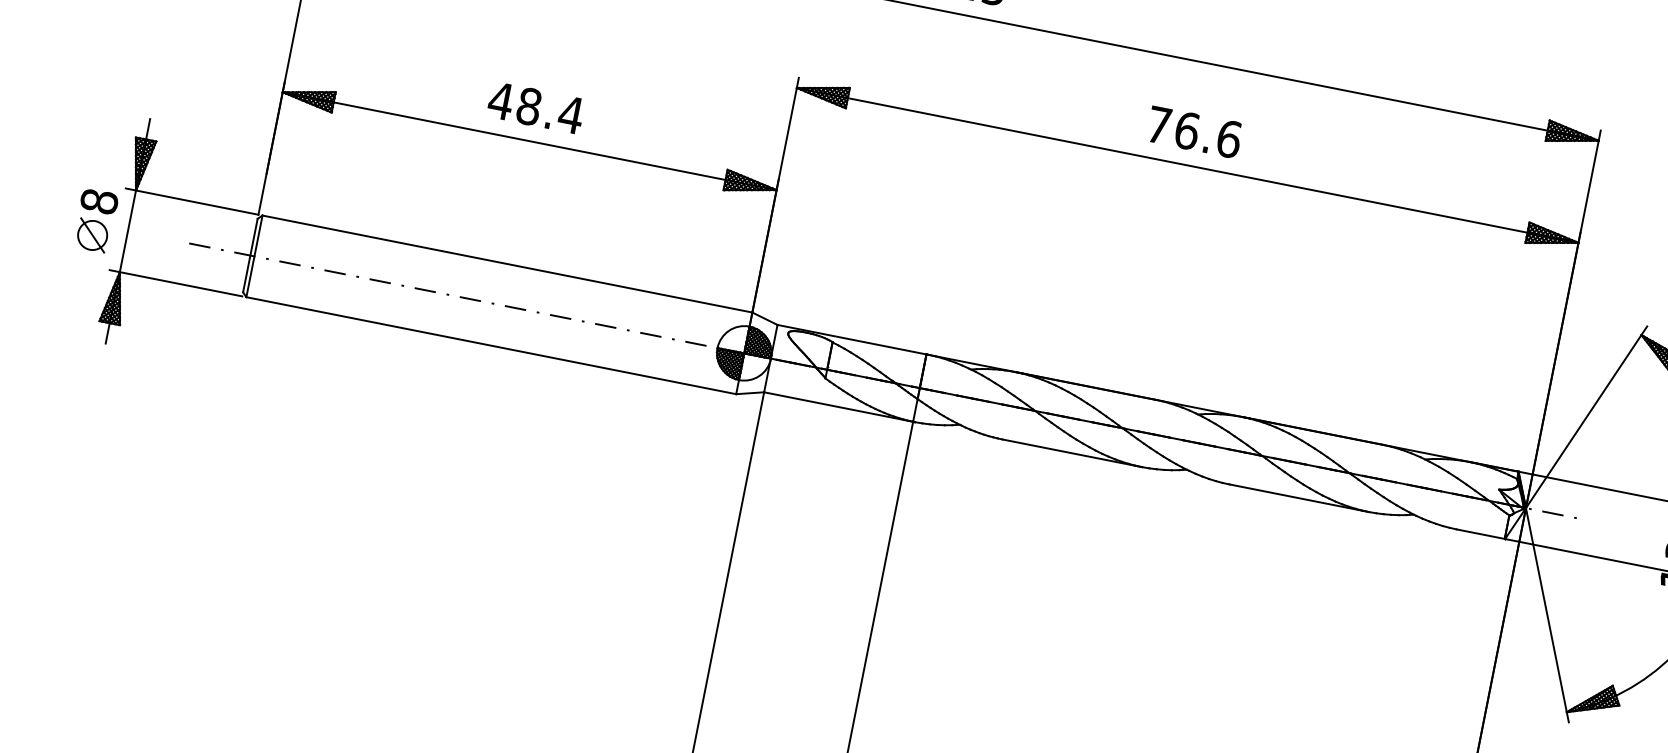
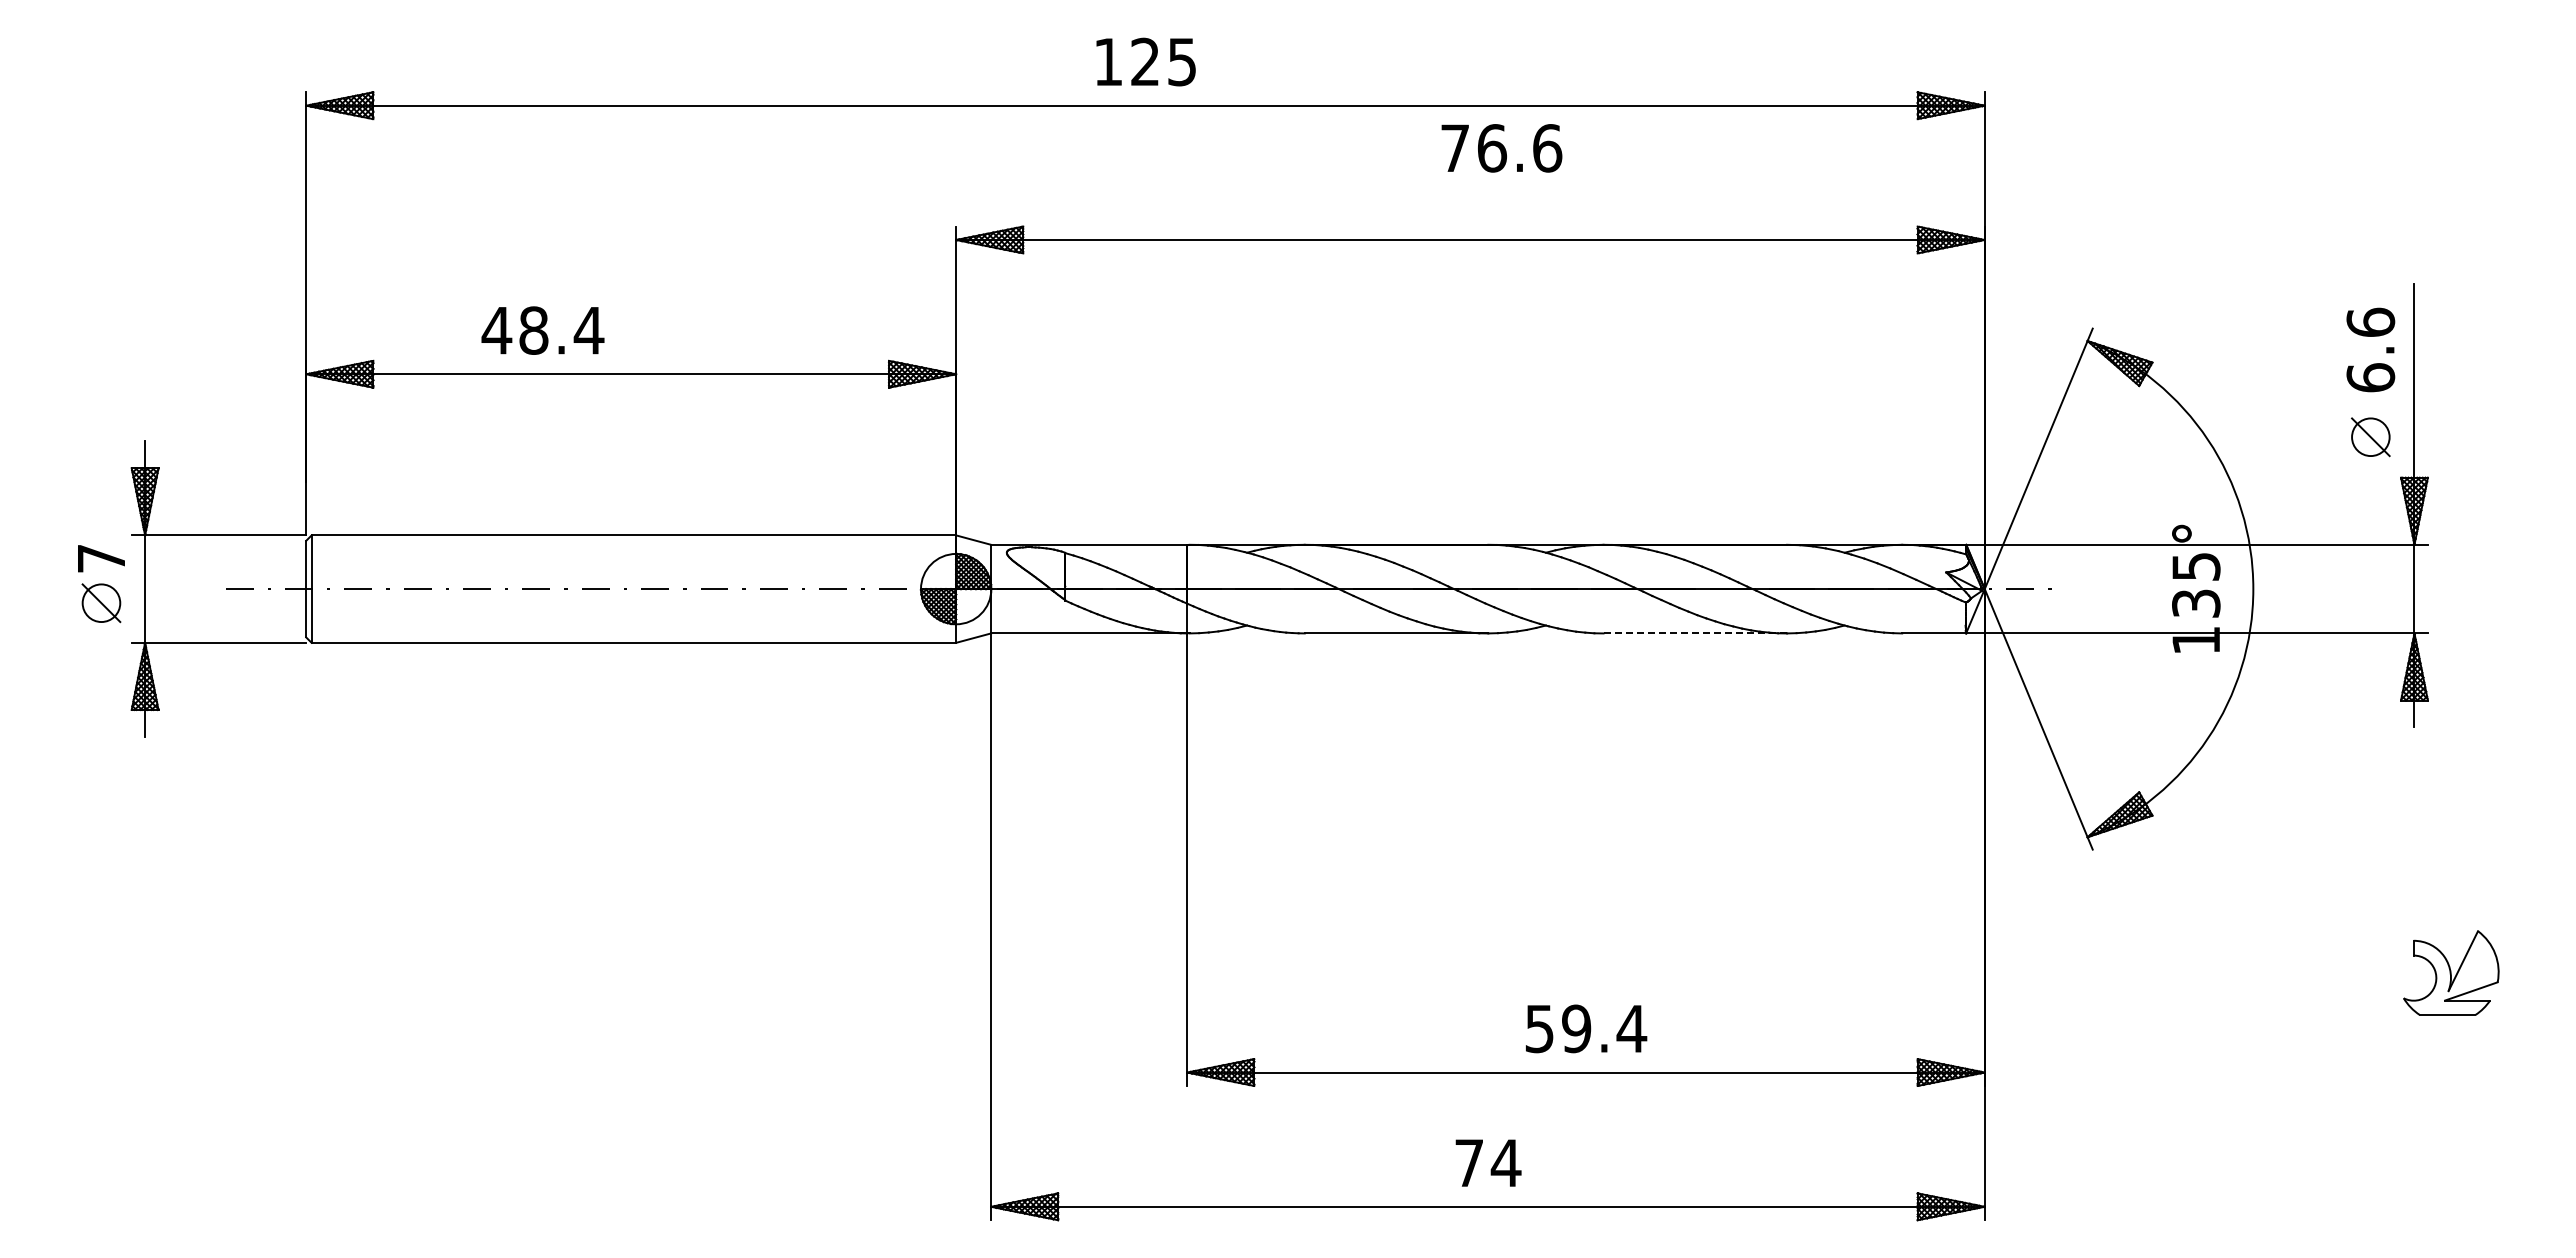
text: (535, 107) -> (542, 330), moved
text: (1194, 132) -> (1501, 148), moved
text: (99, 201) -> (101, 558), 8 -> 7
line: (1299, 498) -> (1695, 633), solid -> dashed

